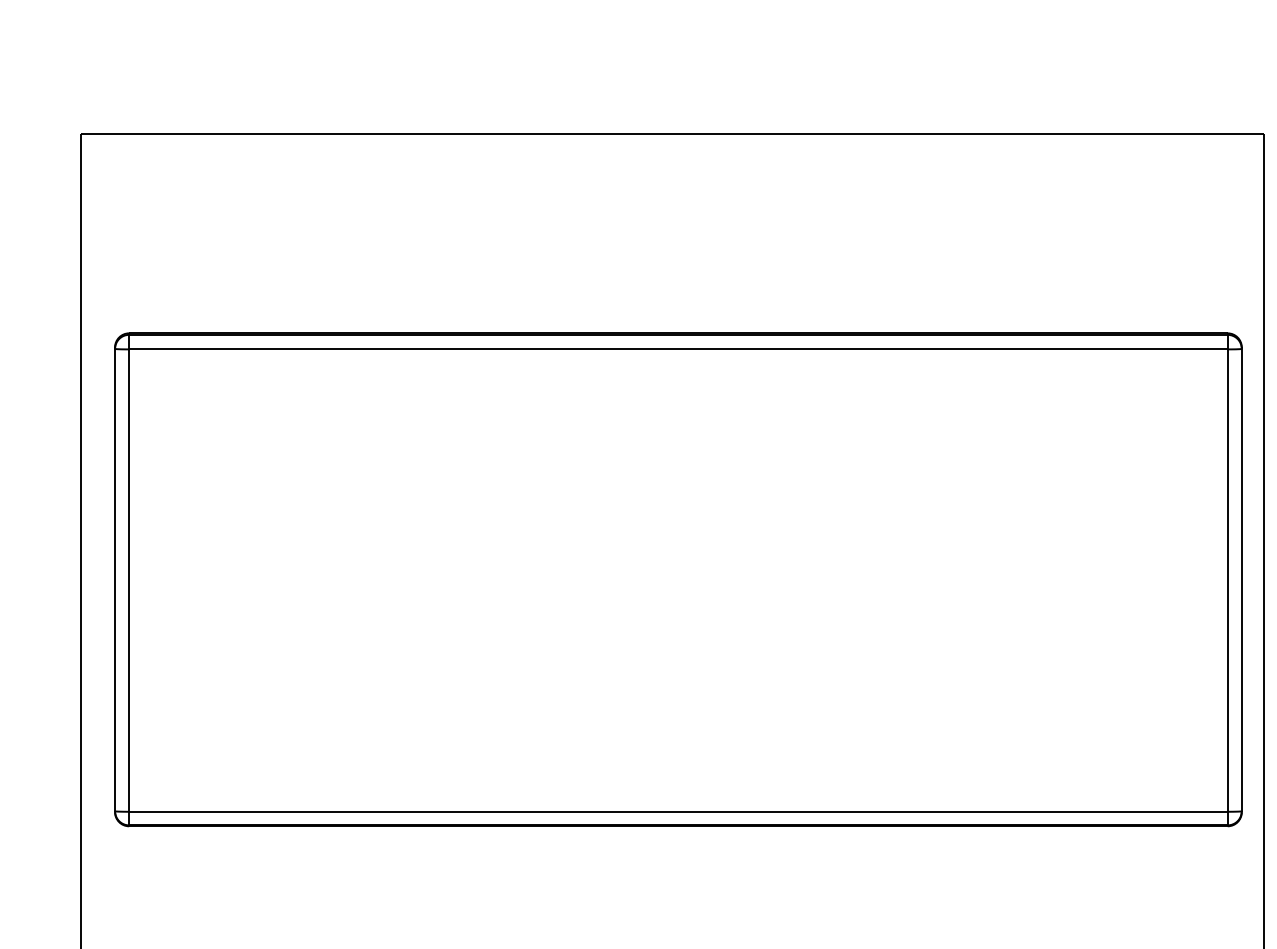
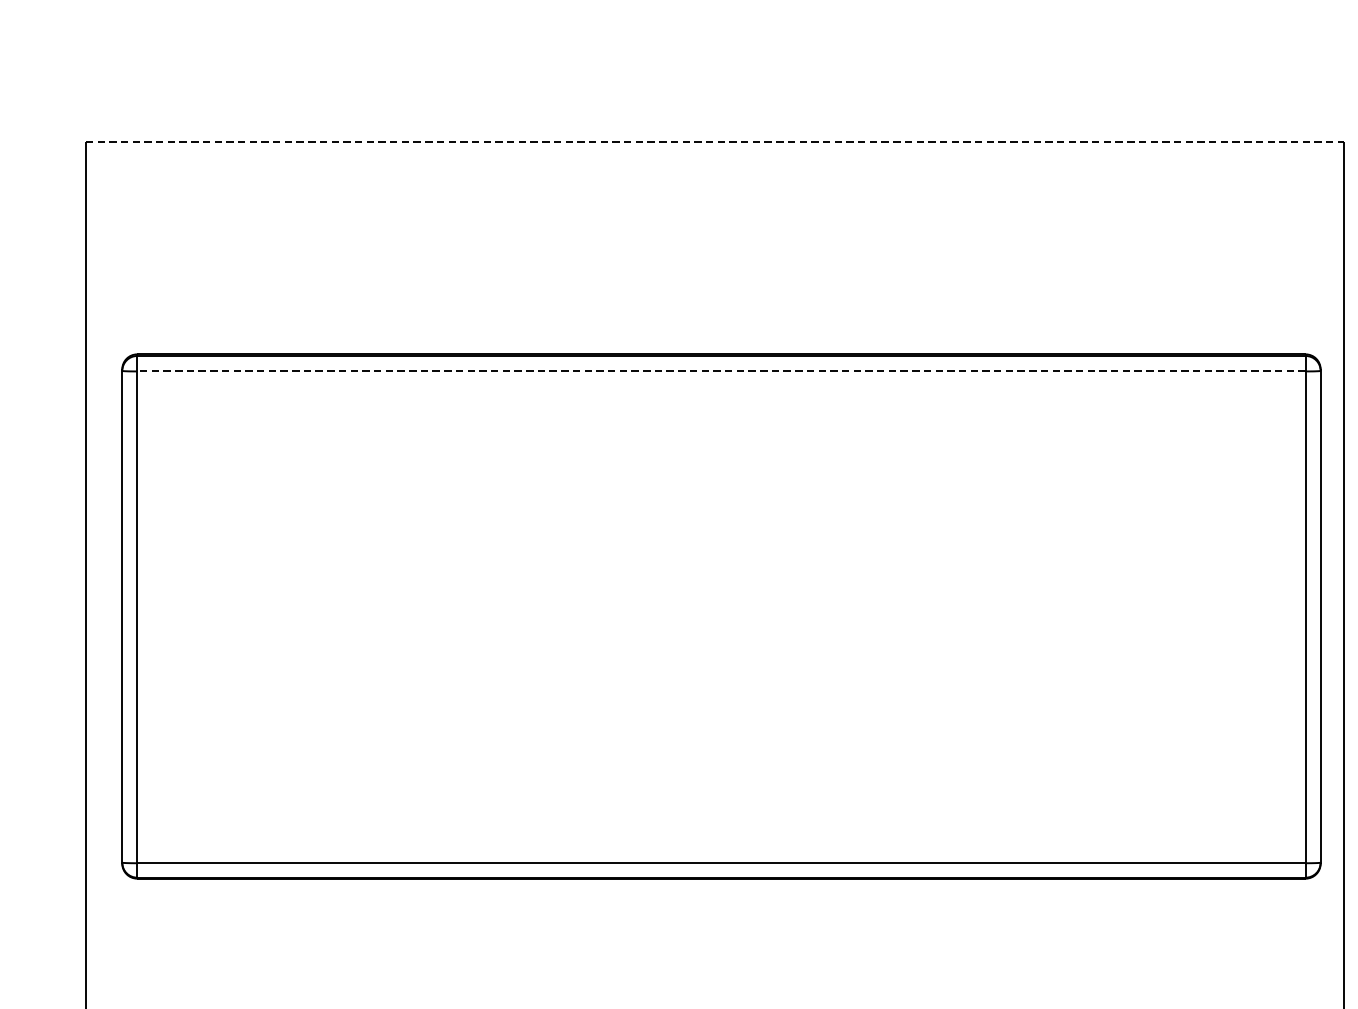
line: (672, 134) -> (715, 142), solid -> dashed
line: (677, 349) -> (720, 371), solid -> dashed

